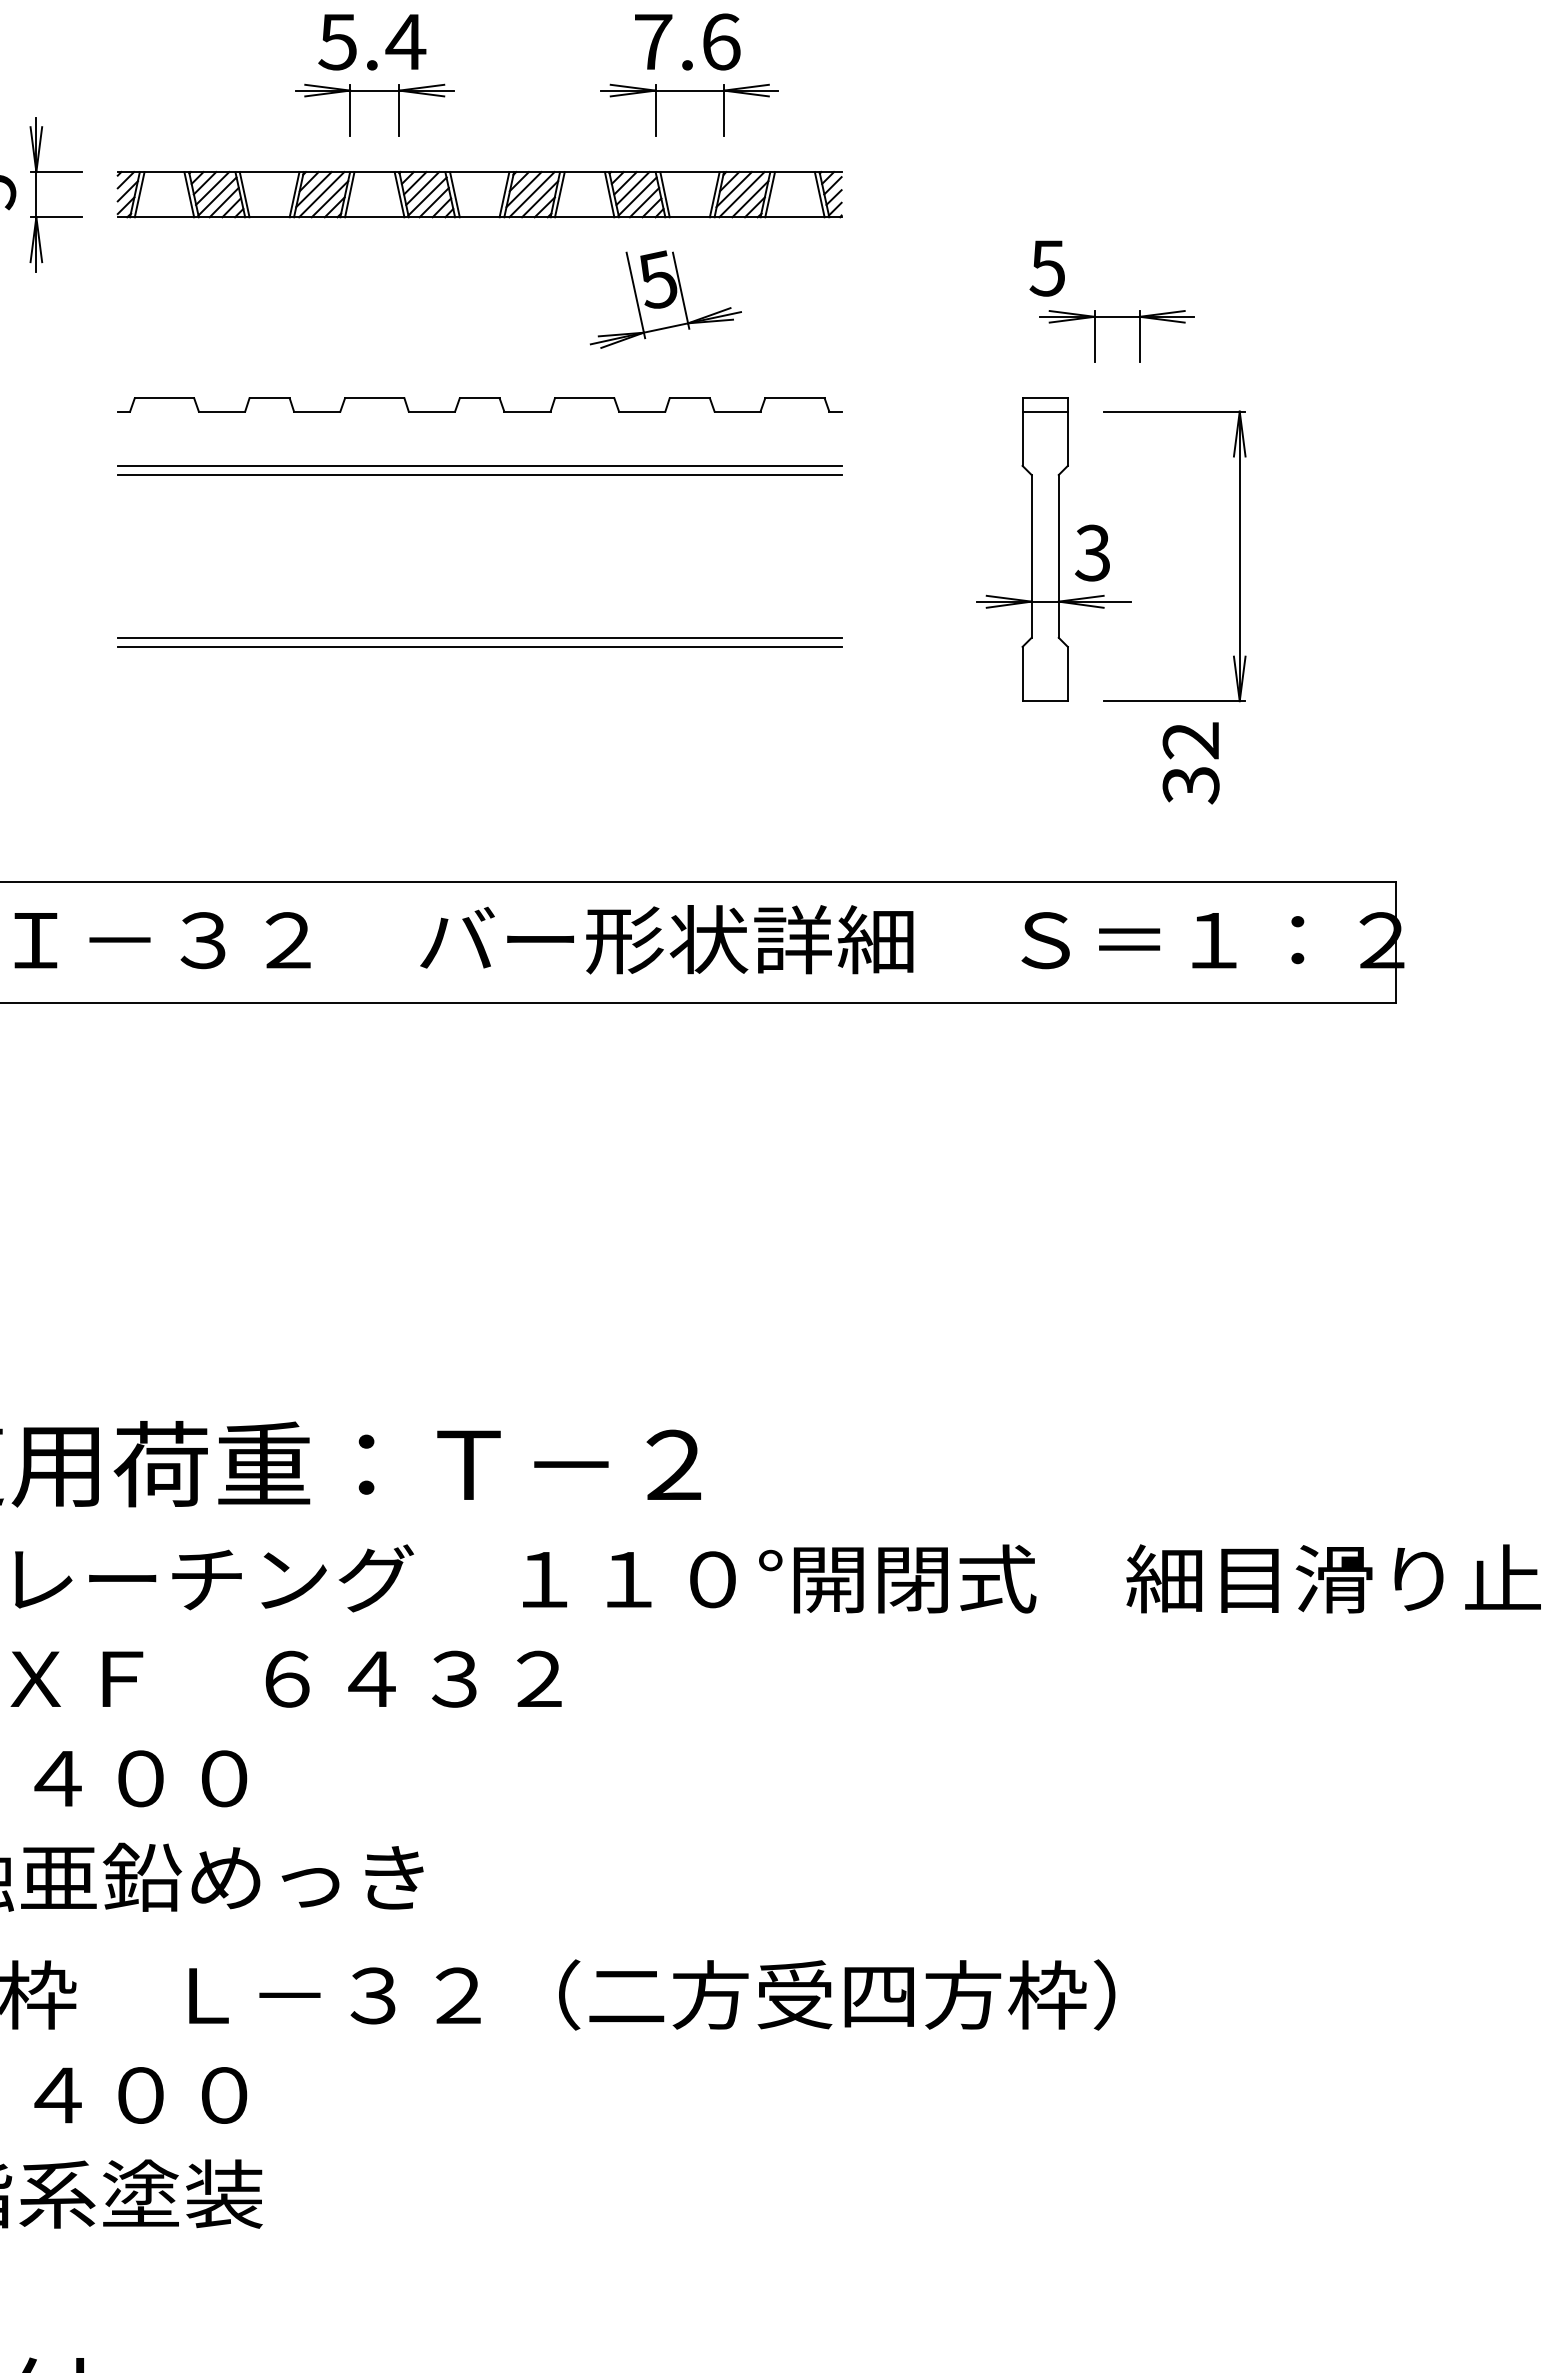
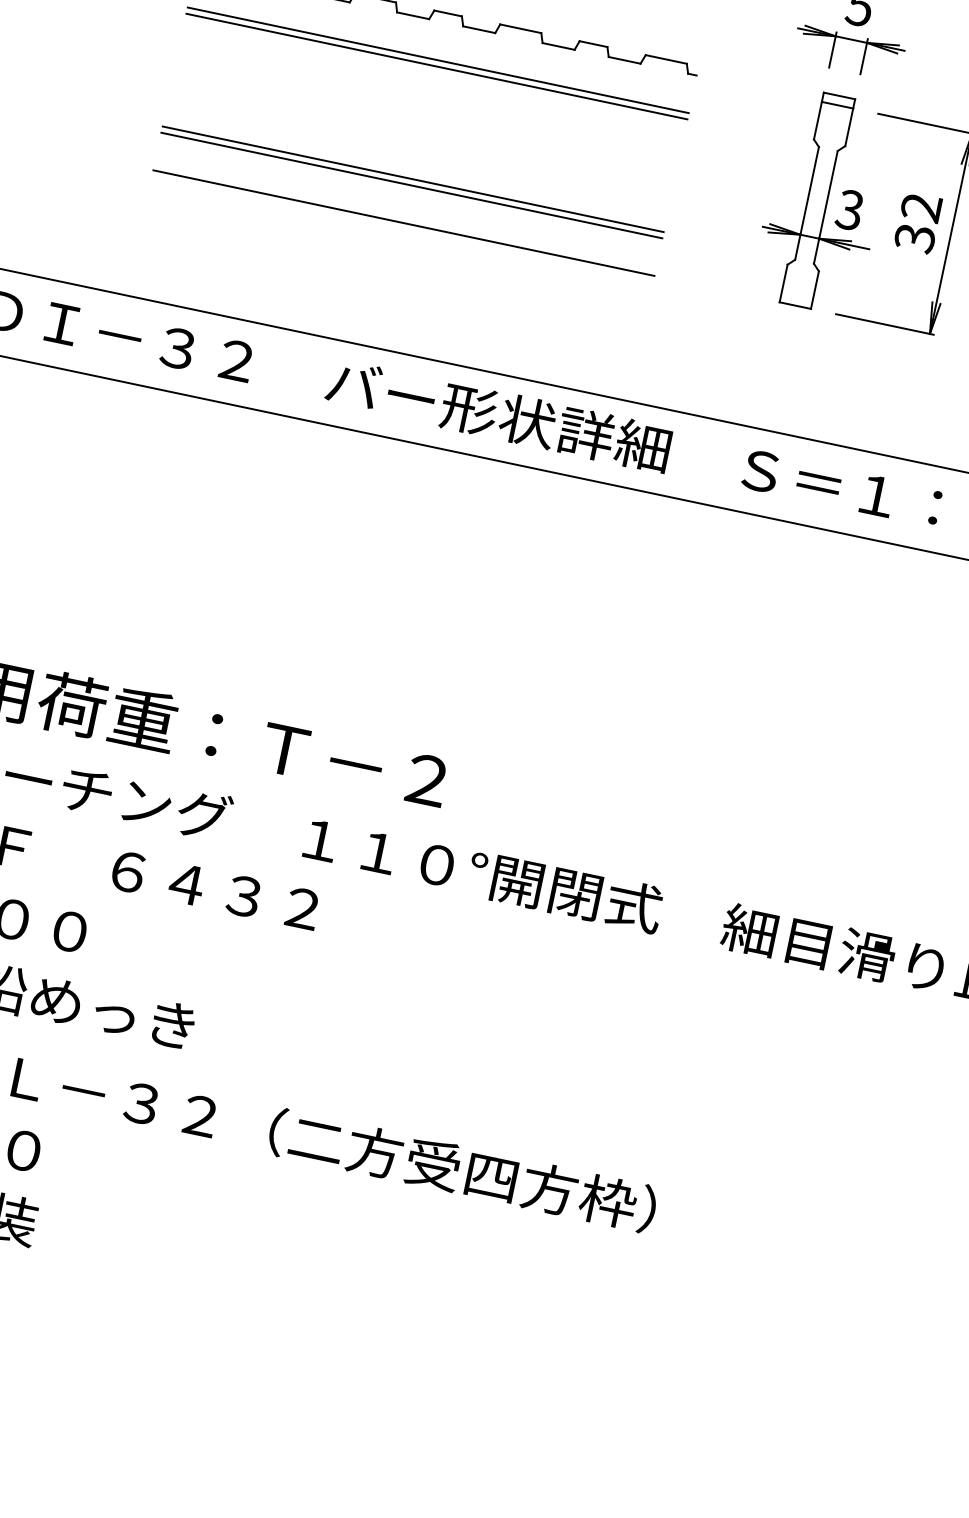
part: (1116, 317) -> (850, 39), moved
line: (479, 701) -> (403, 223), added
text: (1190, 763) -> (917, 223), moved

